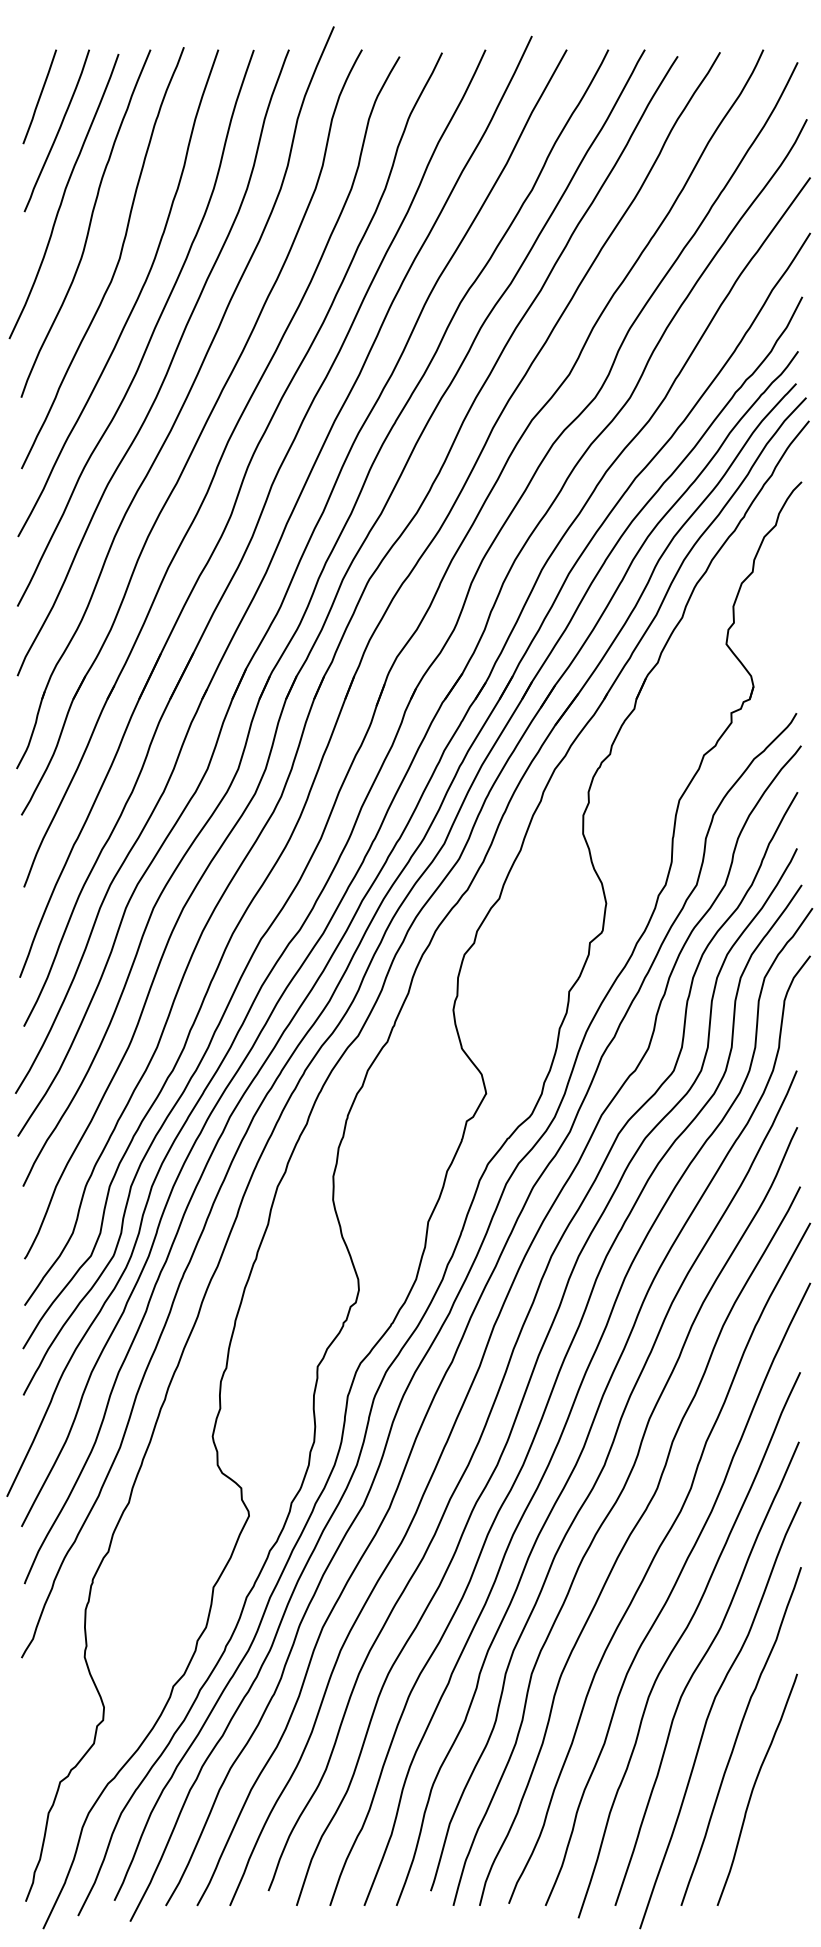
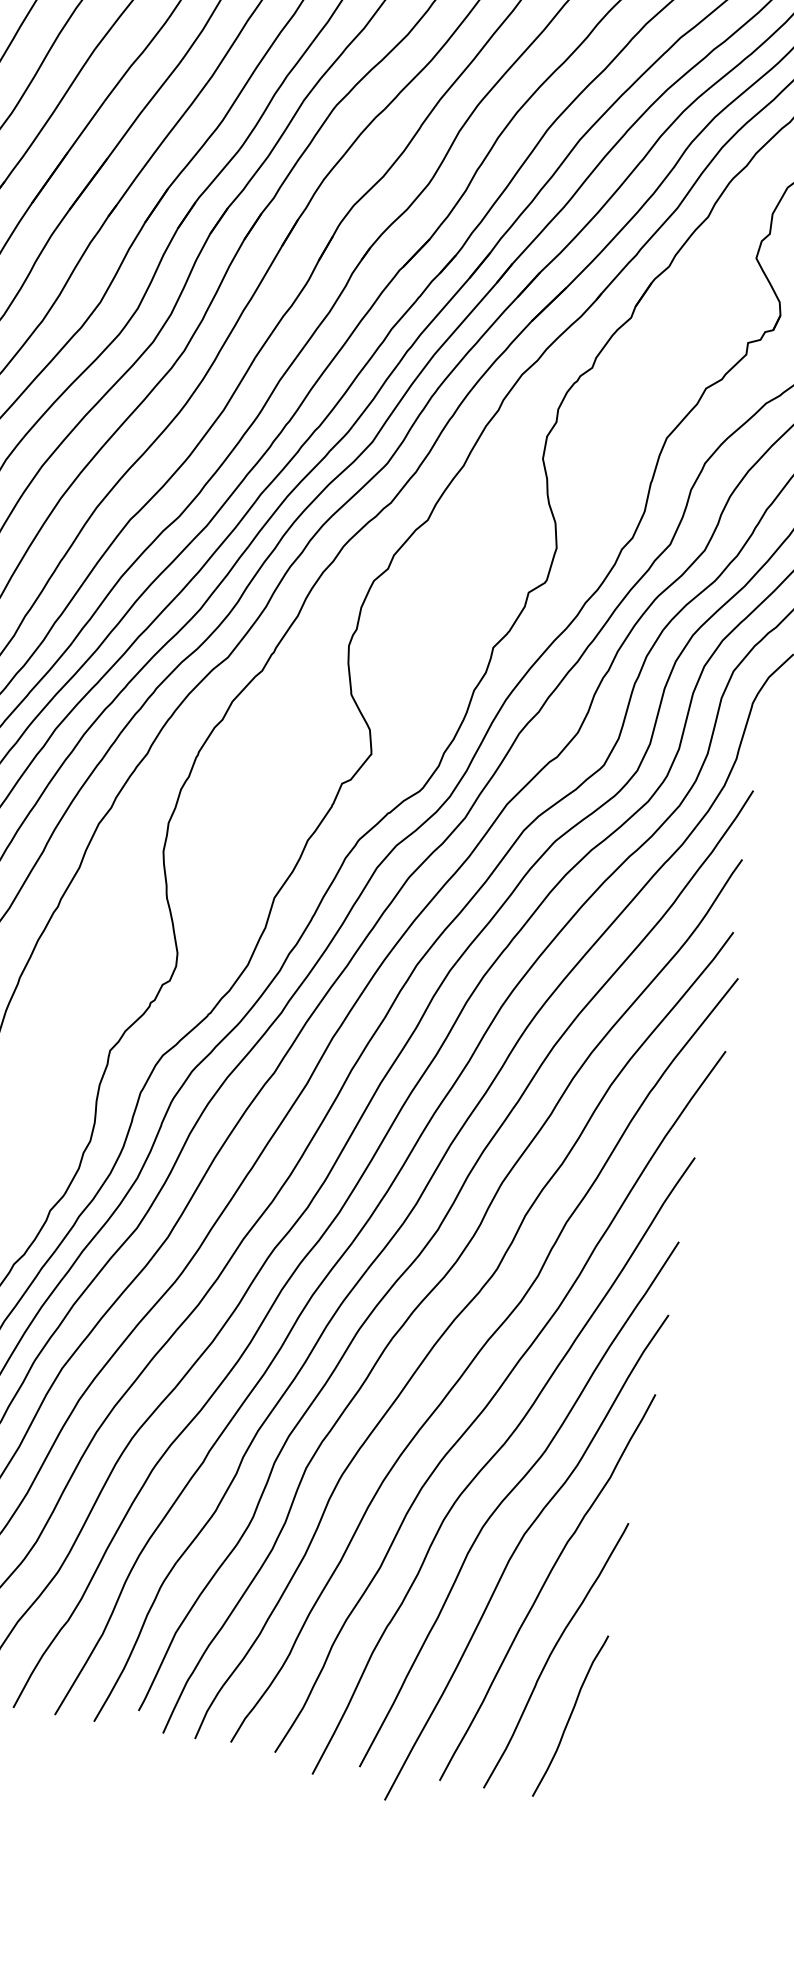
curve: (777, 1835) -> (571, 1715), added

